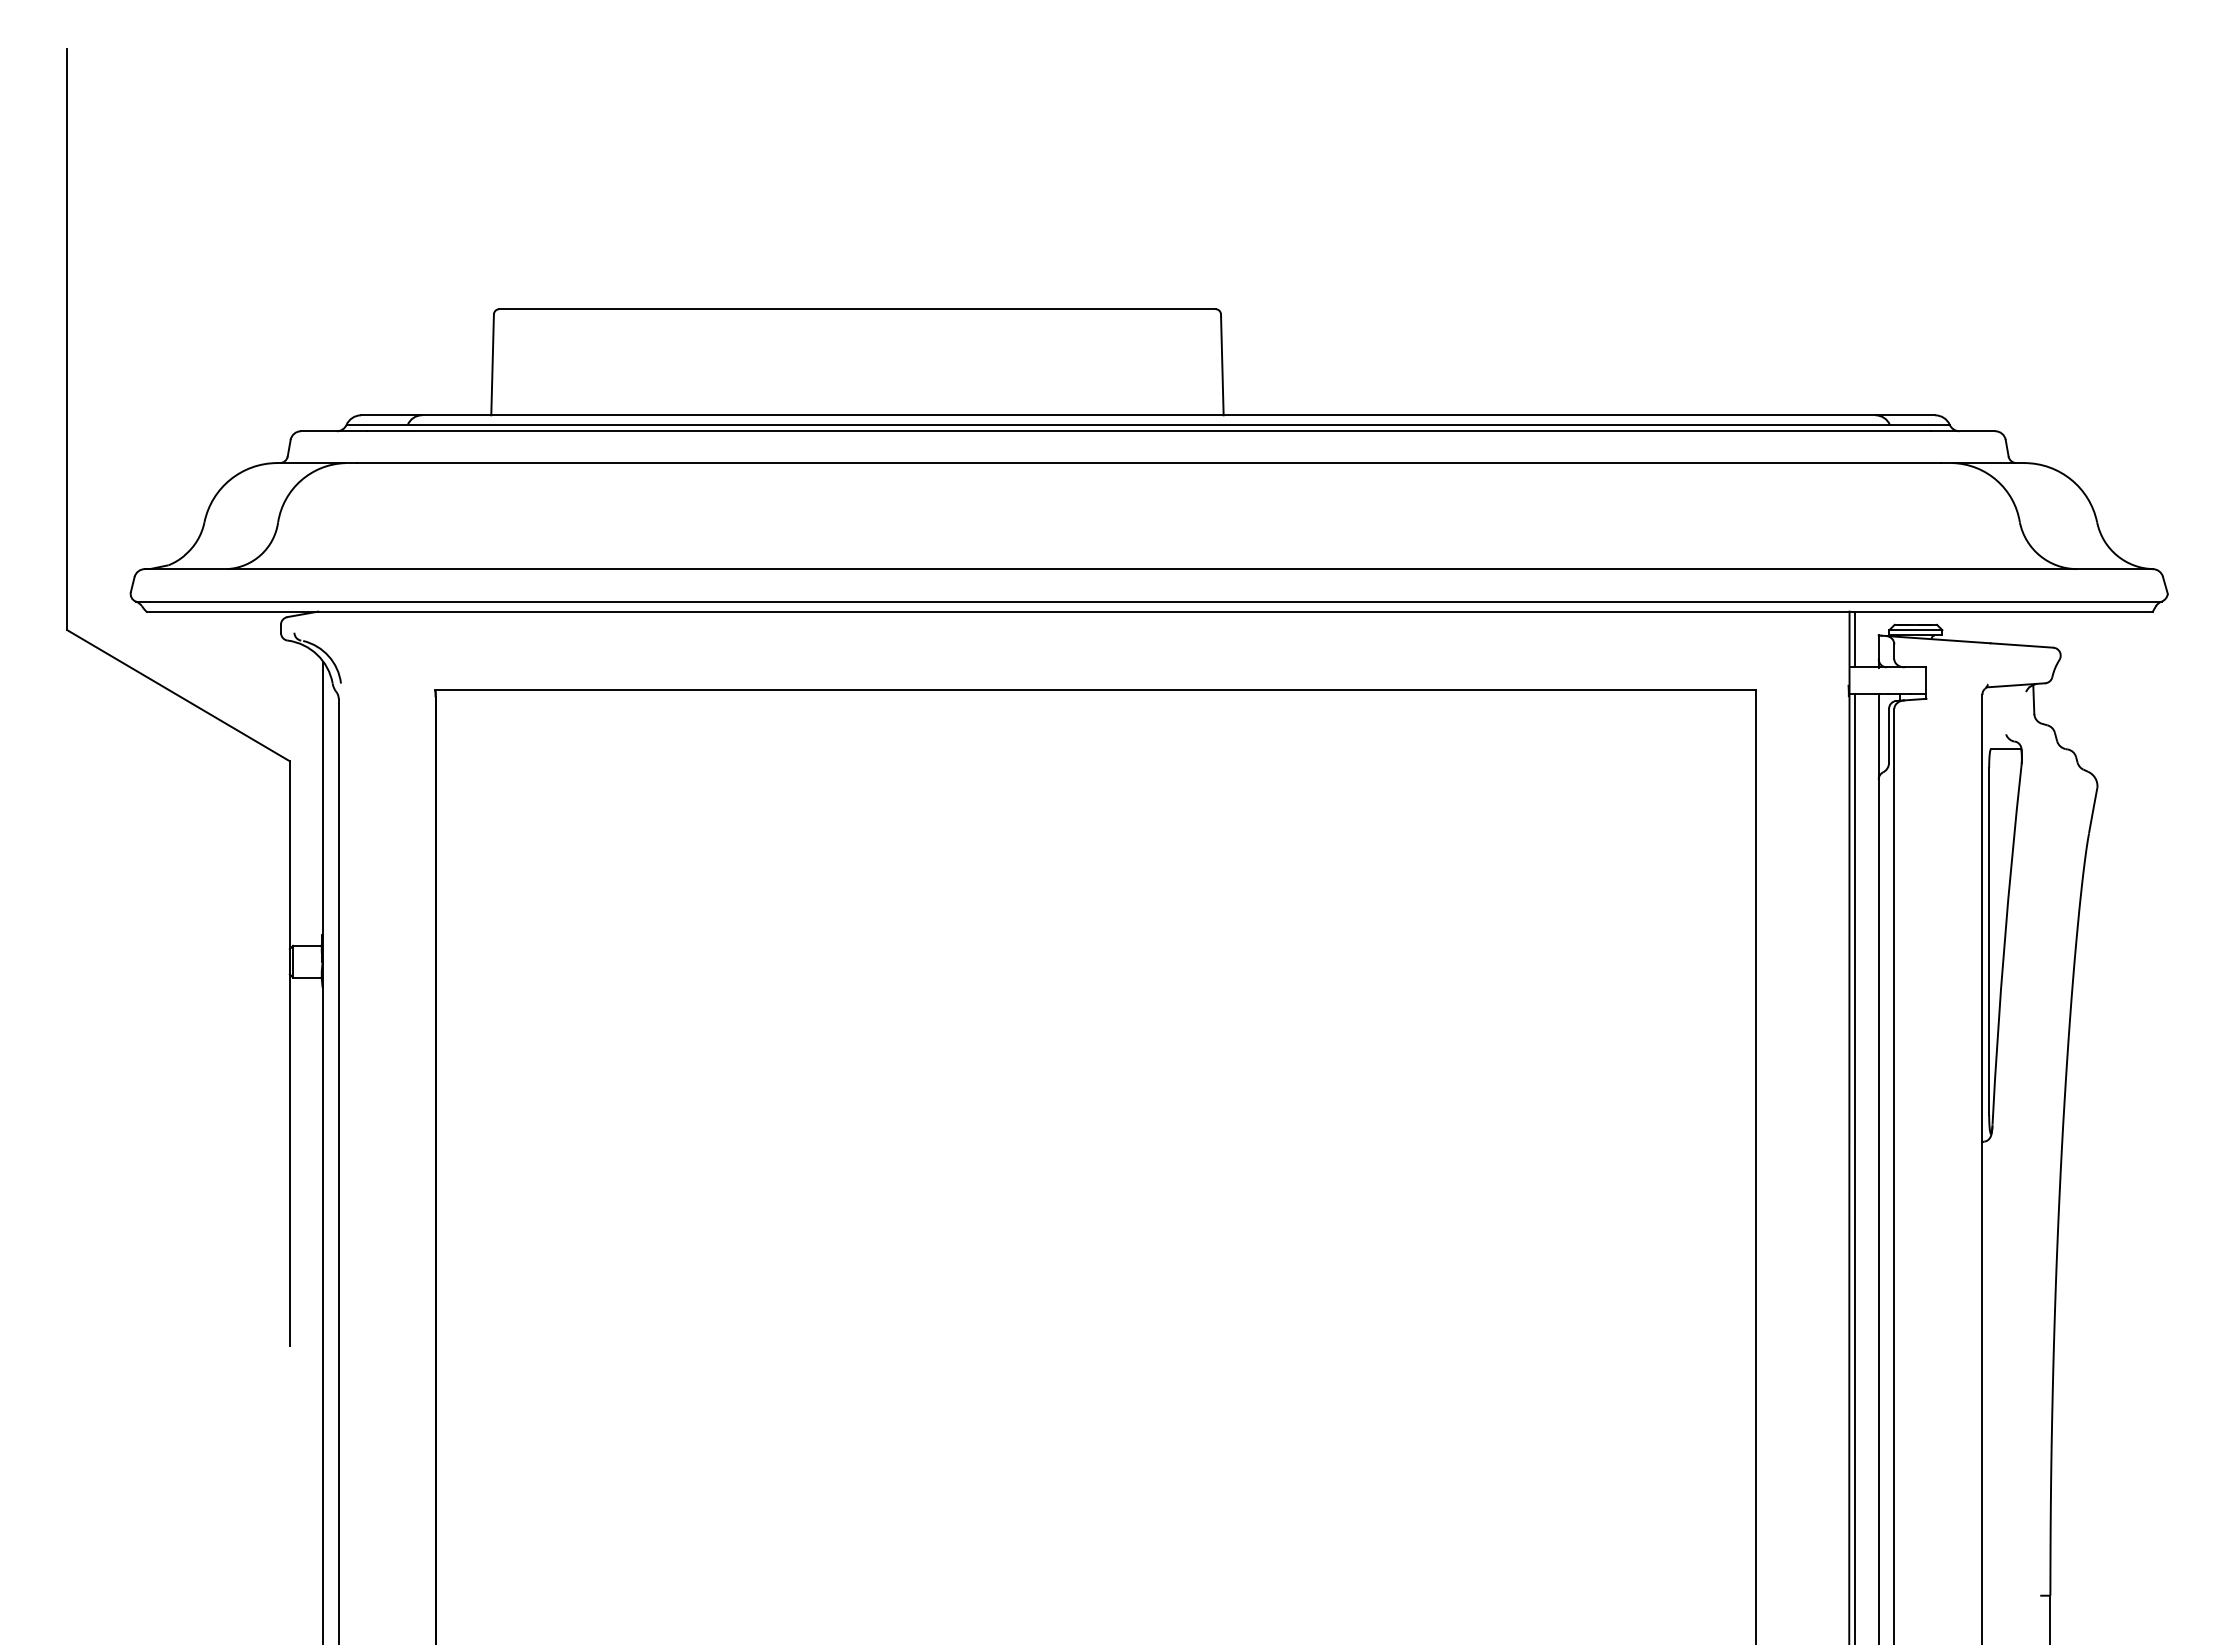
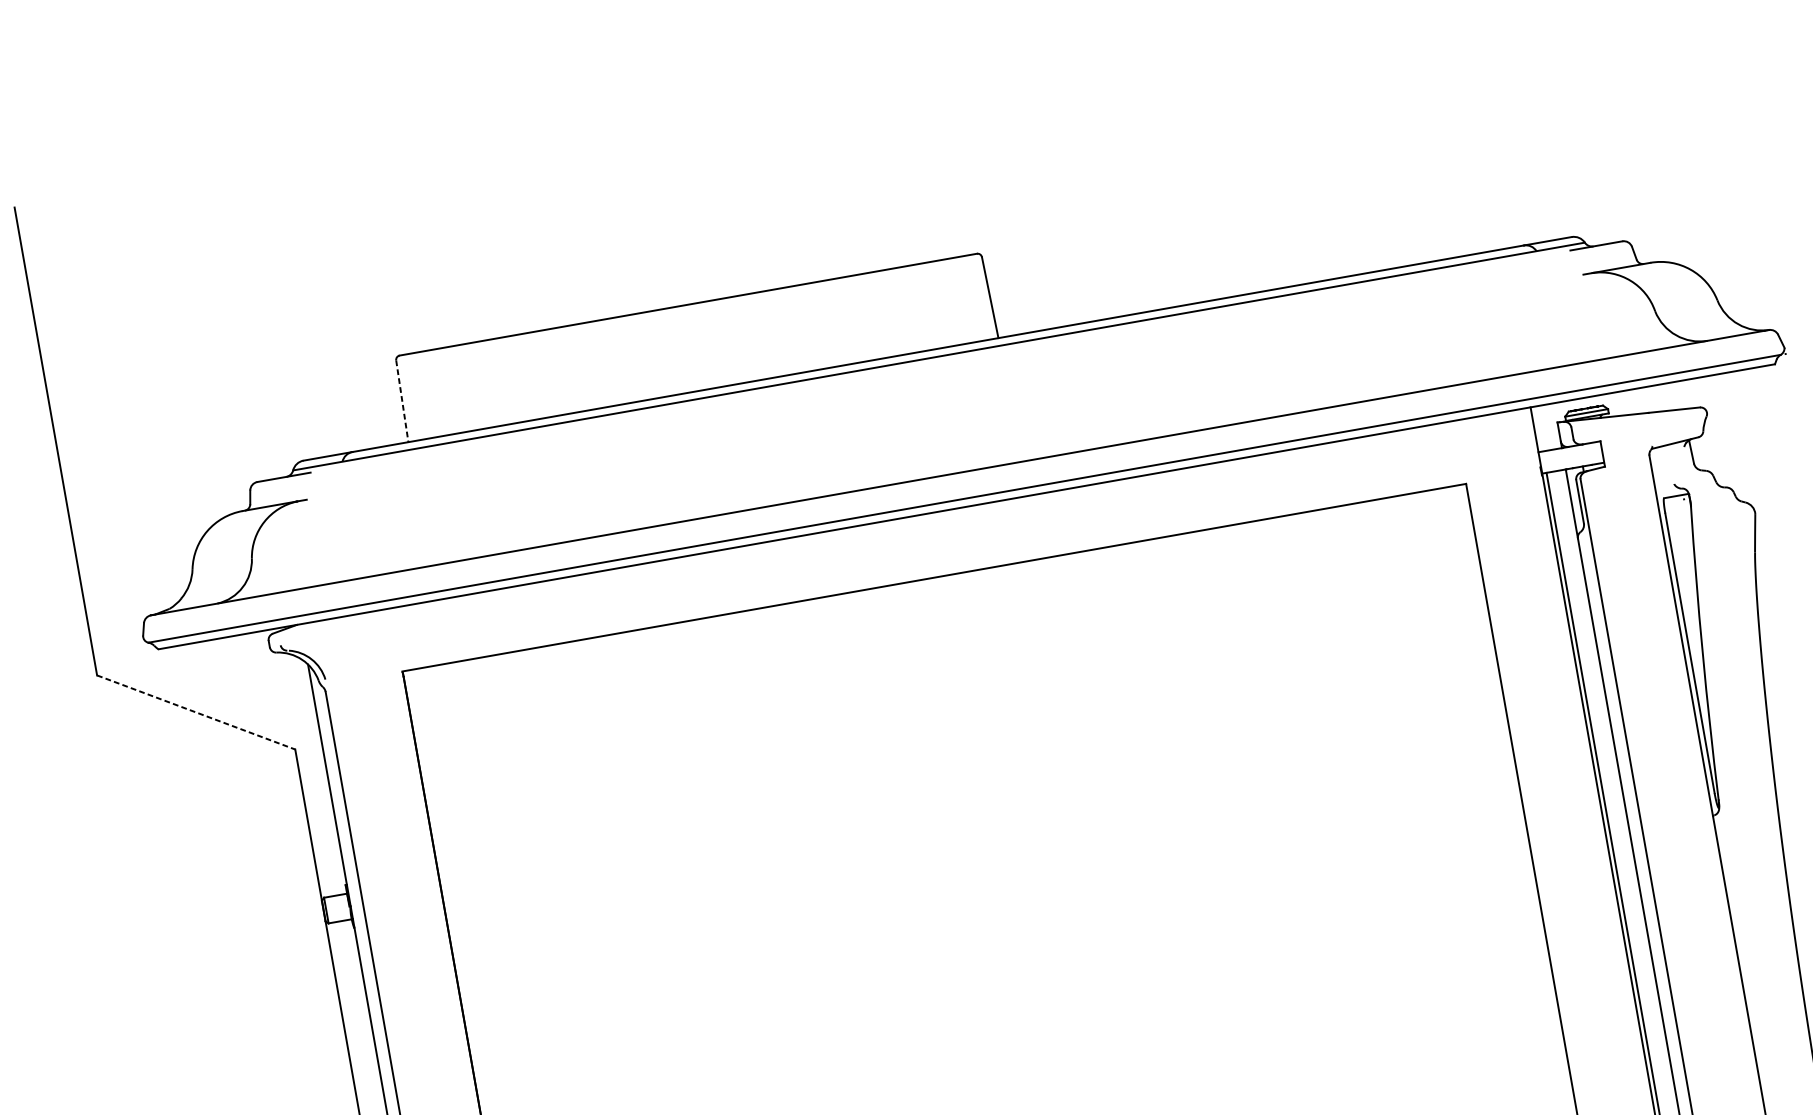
line: (492, 365) -> (402, 401), solid -> dashed
line: (1148, 431) -> (940, 361), removed
line: (1148, 463) -> (944, 387), removed
line: (1854, 639) -> (1538, 429), removed
line: (178, 695) -> (196, 712), solid -> dashed

